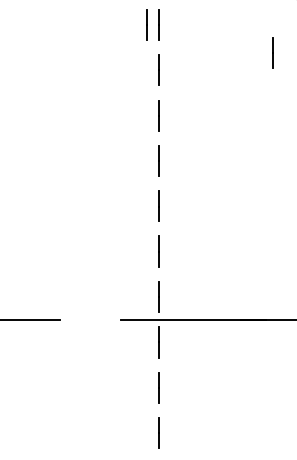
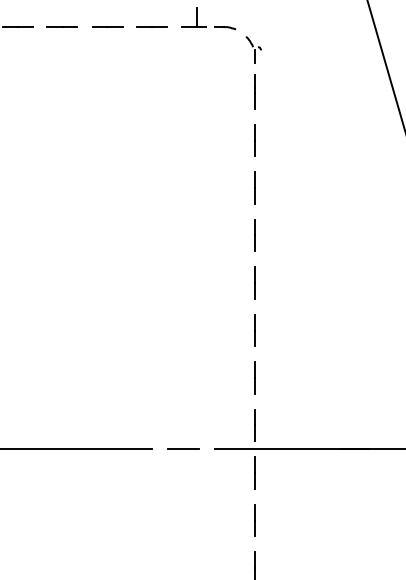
line: (146, 24) -> (241, 140), removed
line: (272, 52) -> (373, 169), removed
line: (90, 319) -> (183, 449), added

